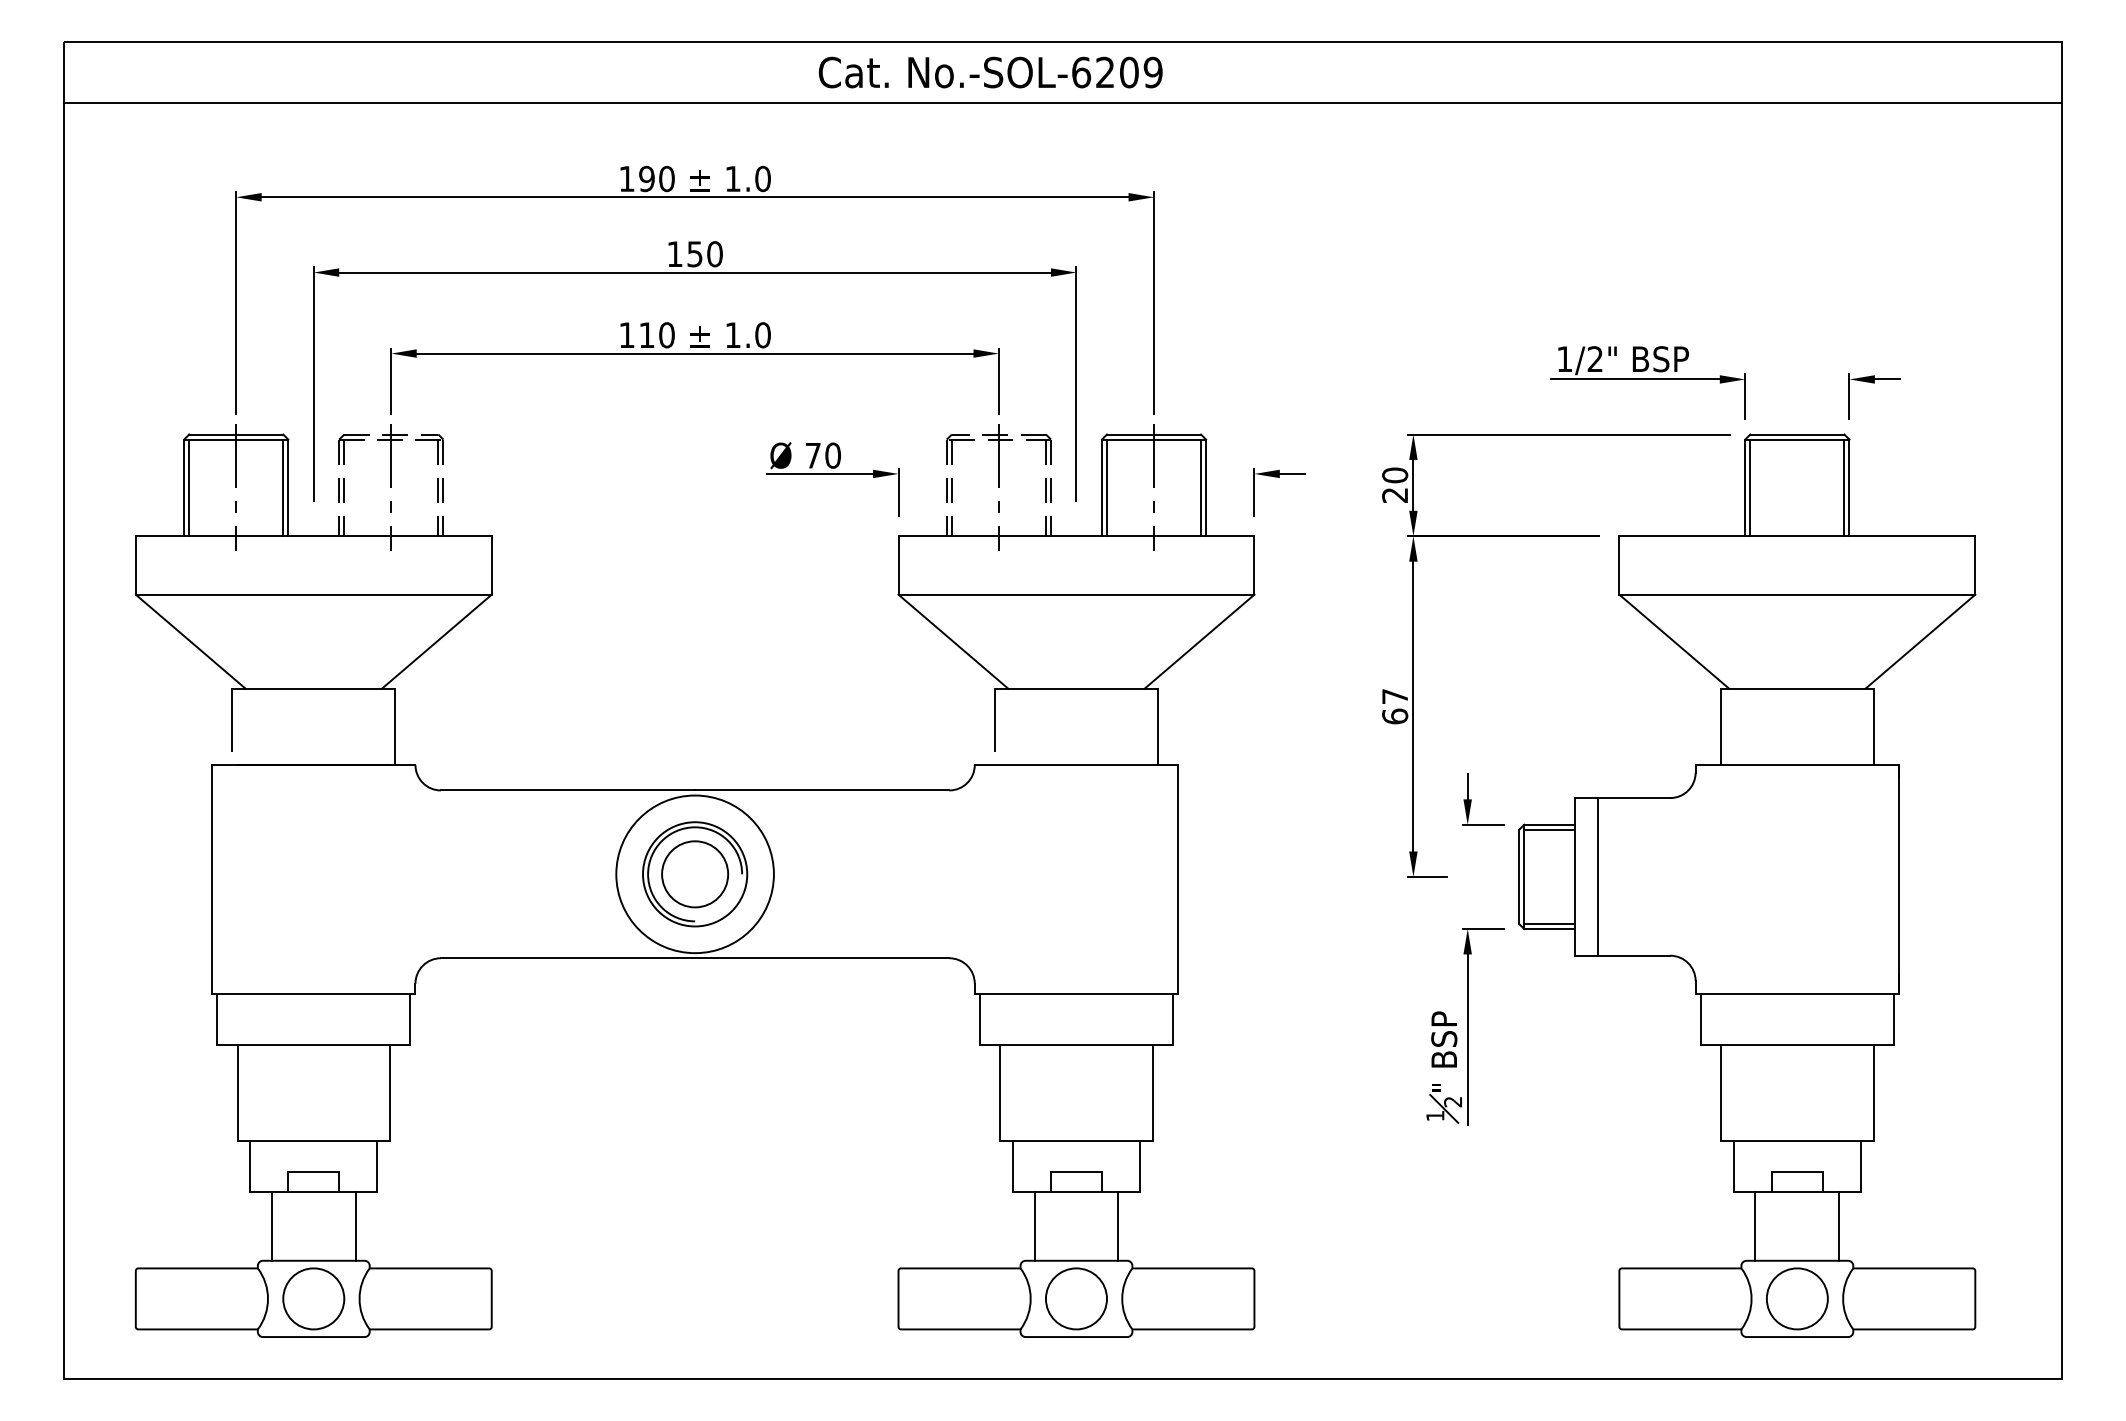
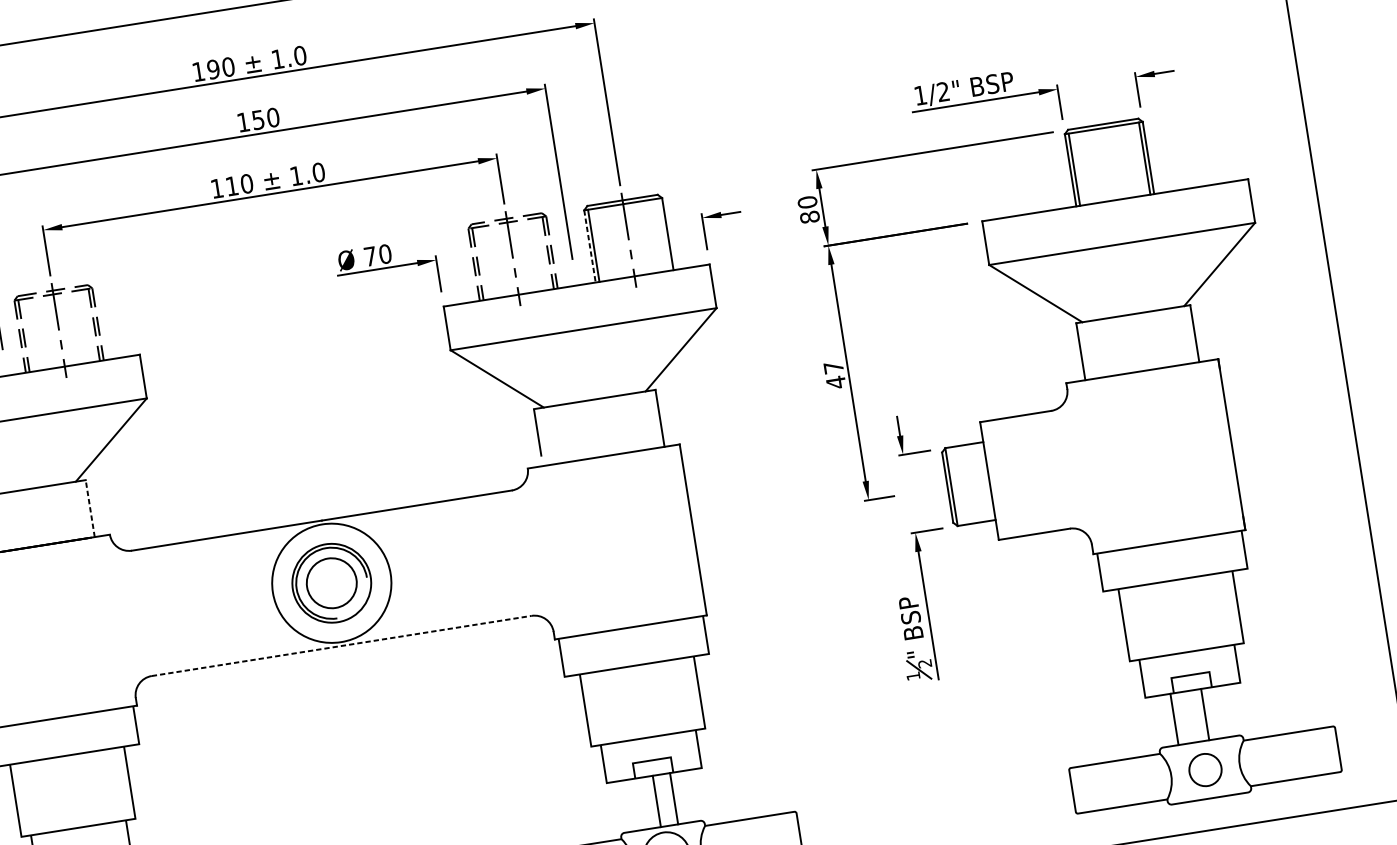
line: (1201, 487) -> (664, 234), removed
line: (1101, 488) -> (589, 246), solid -> dashed
text: (1395, 495) -> (810, 217), 20 -> 80
text: (1395, 716) -> (836, 382), 67 -> 47
line: (395, 726) -> (90, 508), solid -> dashed
line: (1549, 829) -> (964, 448), removed
line: (1597, 876) -> (1006, 478), removed
line: (1549, 923) -> (975, 518), removed
line: (695, 958) -> (342, 646), solid -> dashed
line: (1034, 1226) -> (674, 798), moved
line: (1118, 1226) -> (656, 801), moved
line: (1755, 1226) -> (1205, 714), moved
line: (1839, 1226) -> (1174, 719), moved
circle: (1796, 1298) -> (1204, 769), size x0.7

